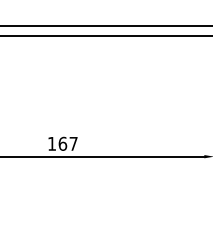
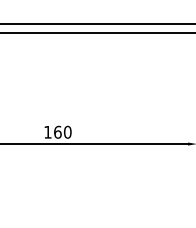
text: (73, 143) -> (67, 131), 167 -> 160

